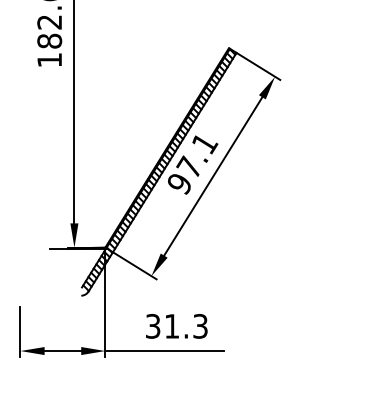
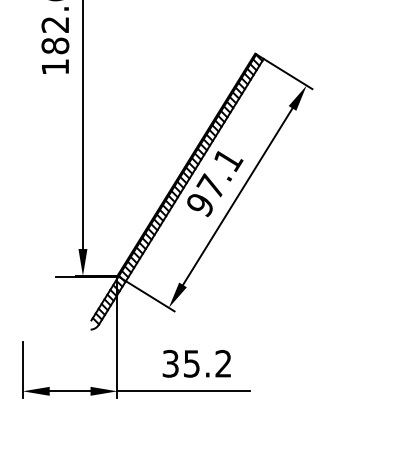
text: (186, 326) -> (207, 363), 31.3 -> 35.2

